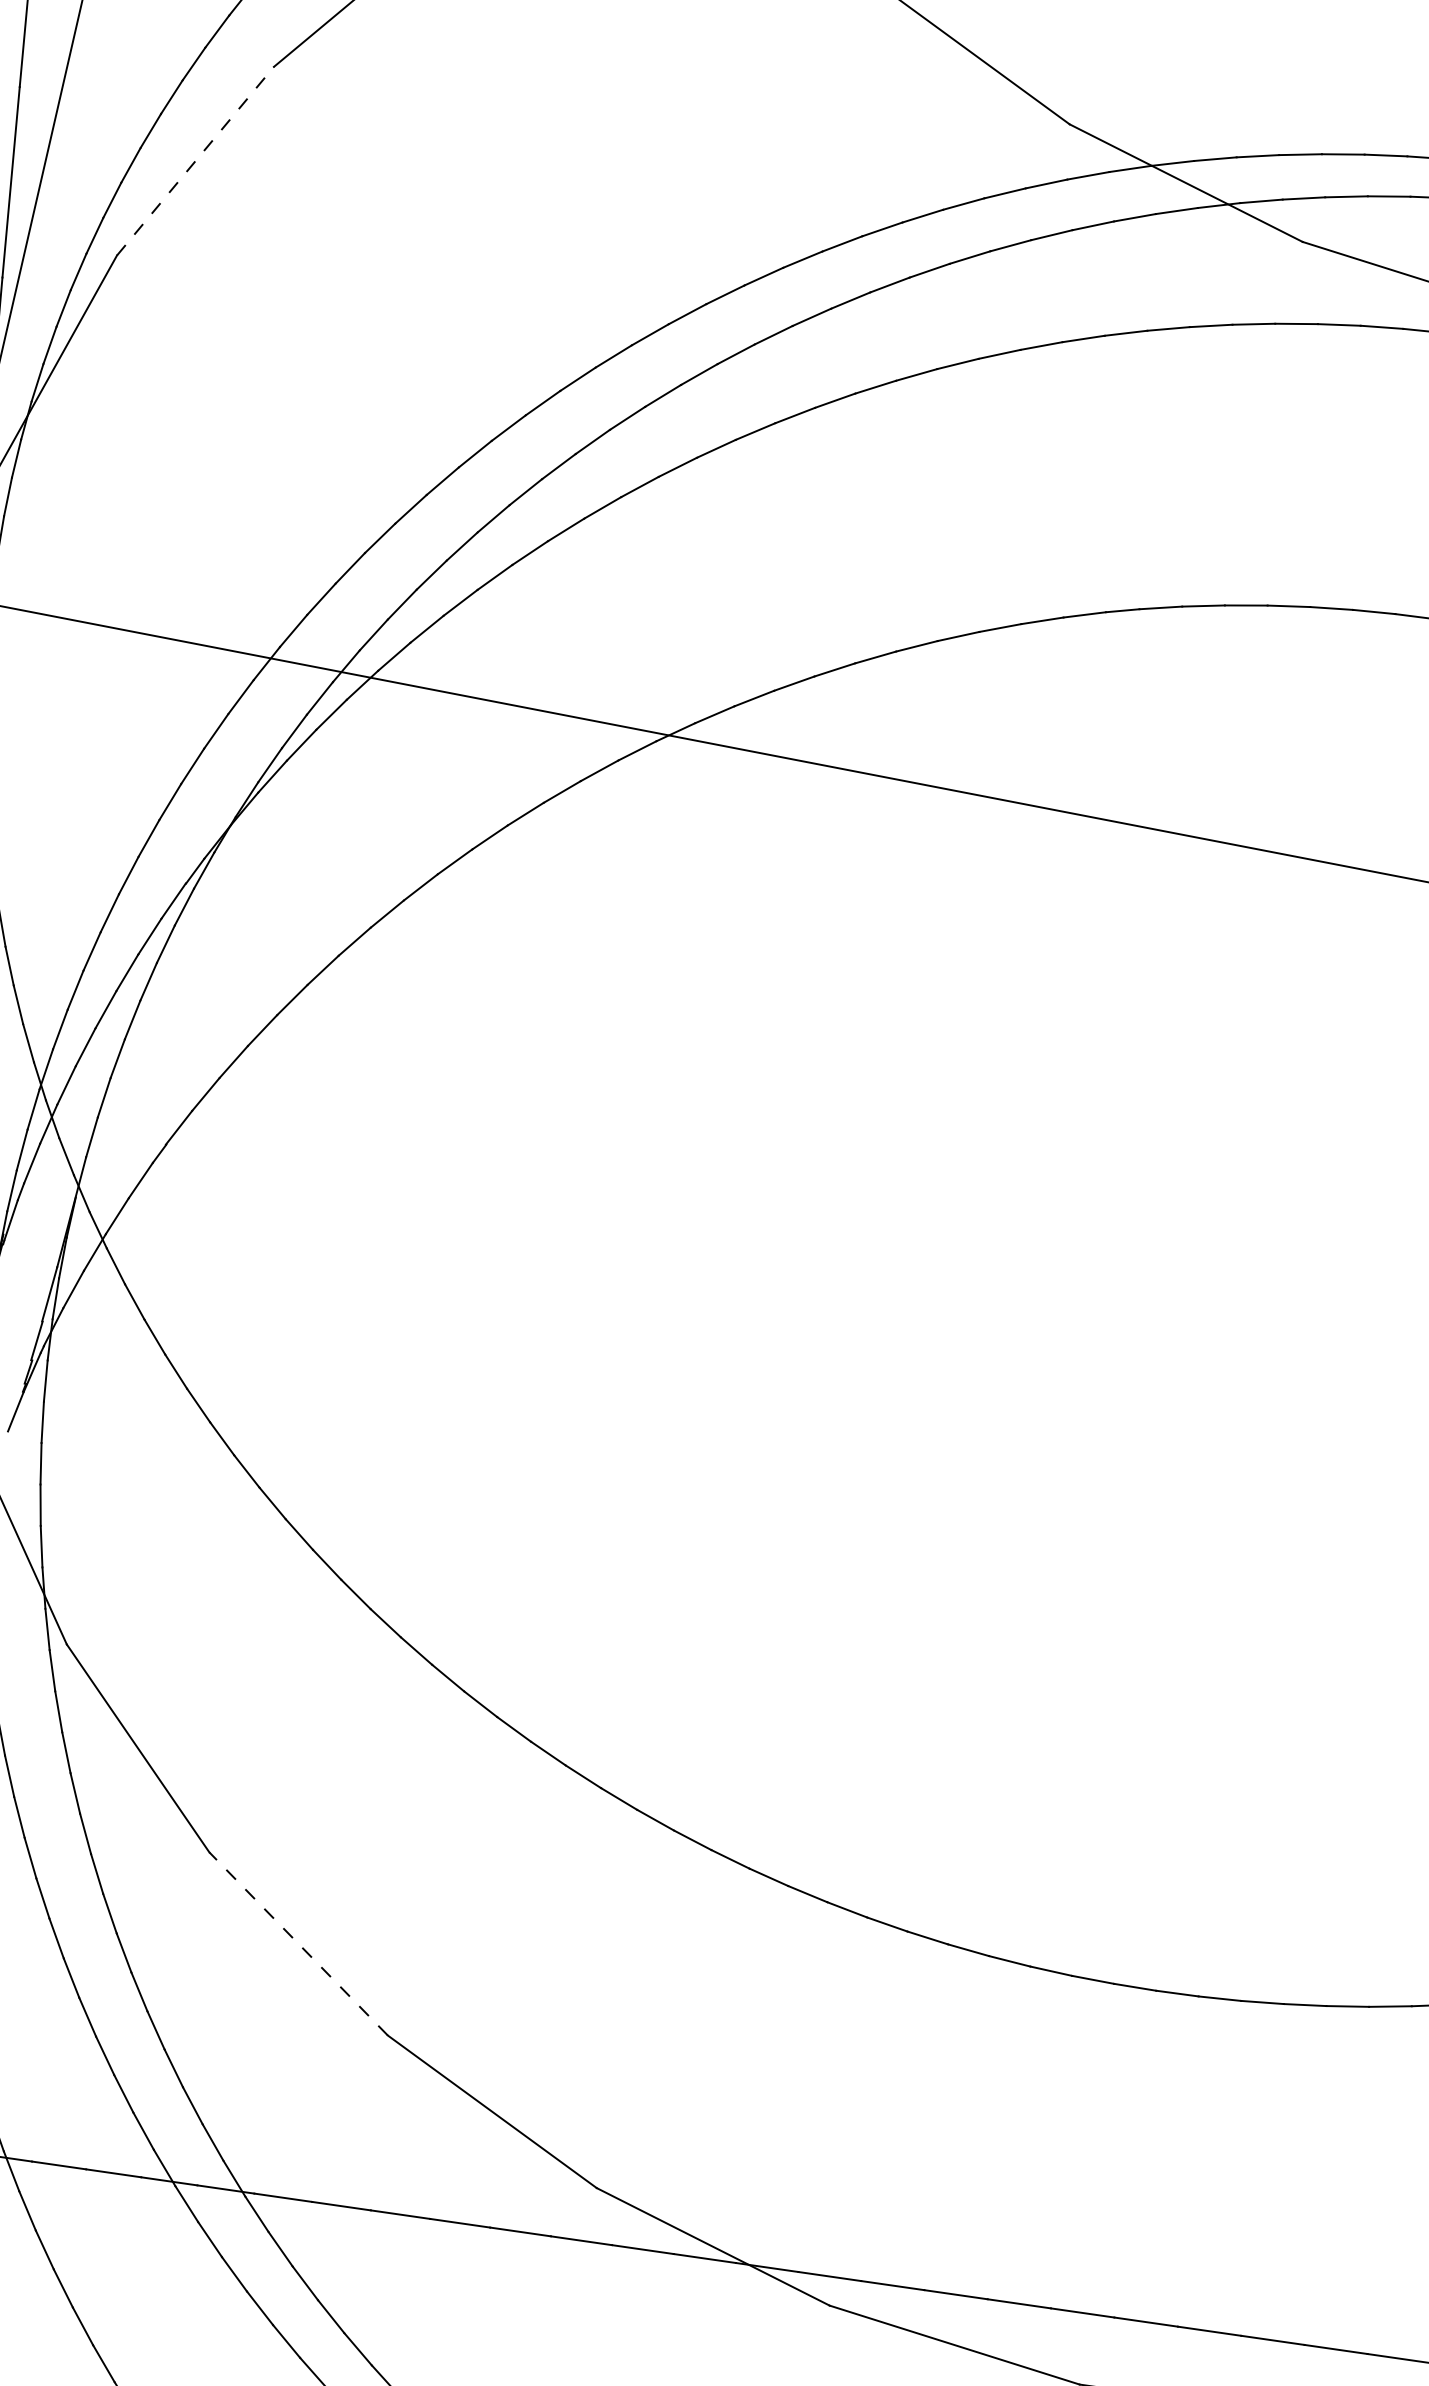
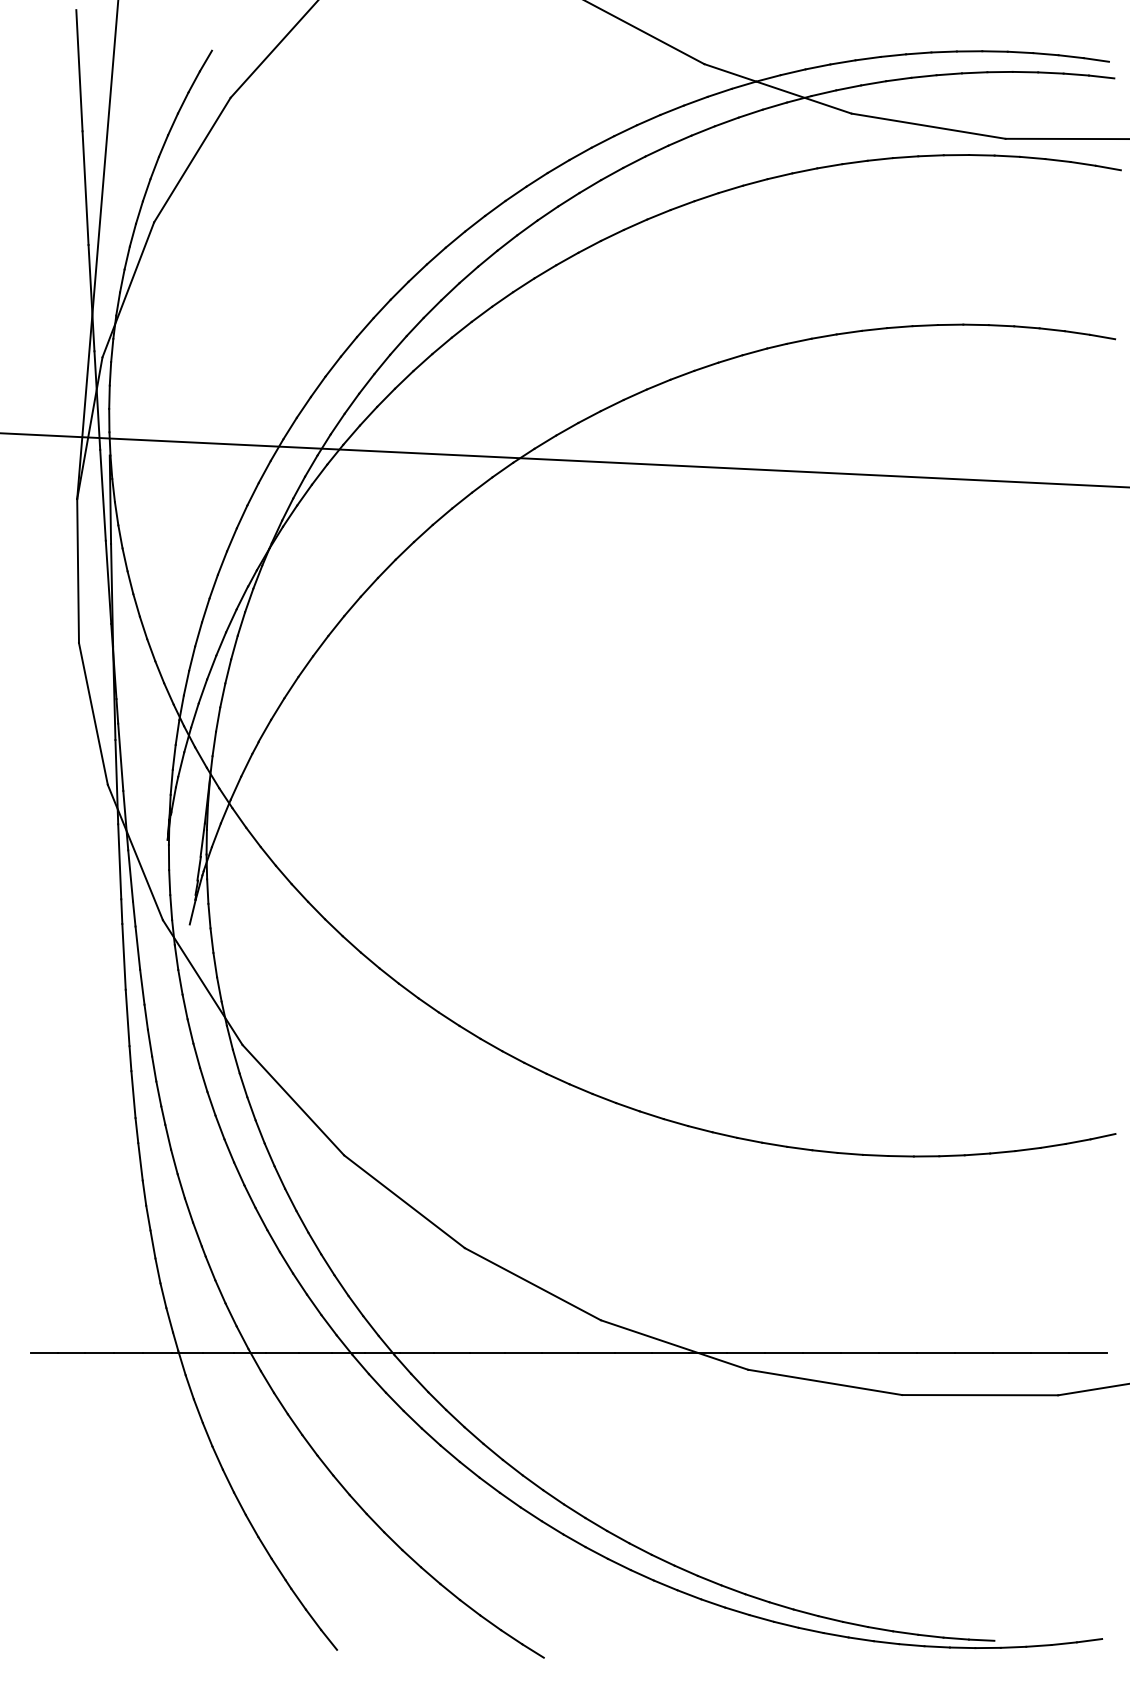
line: (195, 160) -> (192, 159), dashed -> solid
line: (298, 1943) -> (404, 1201), dashed -> solid

